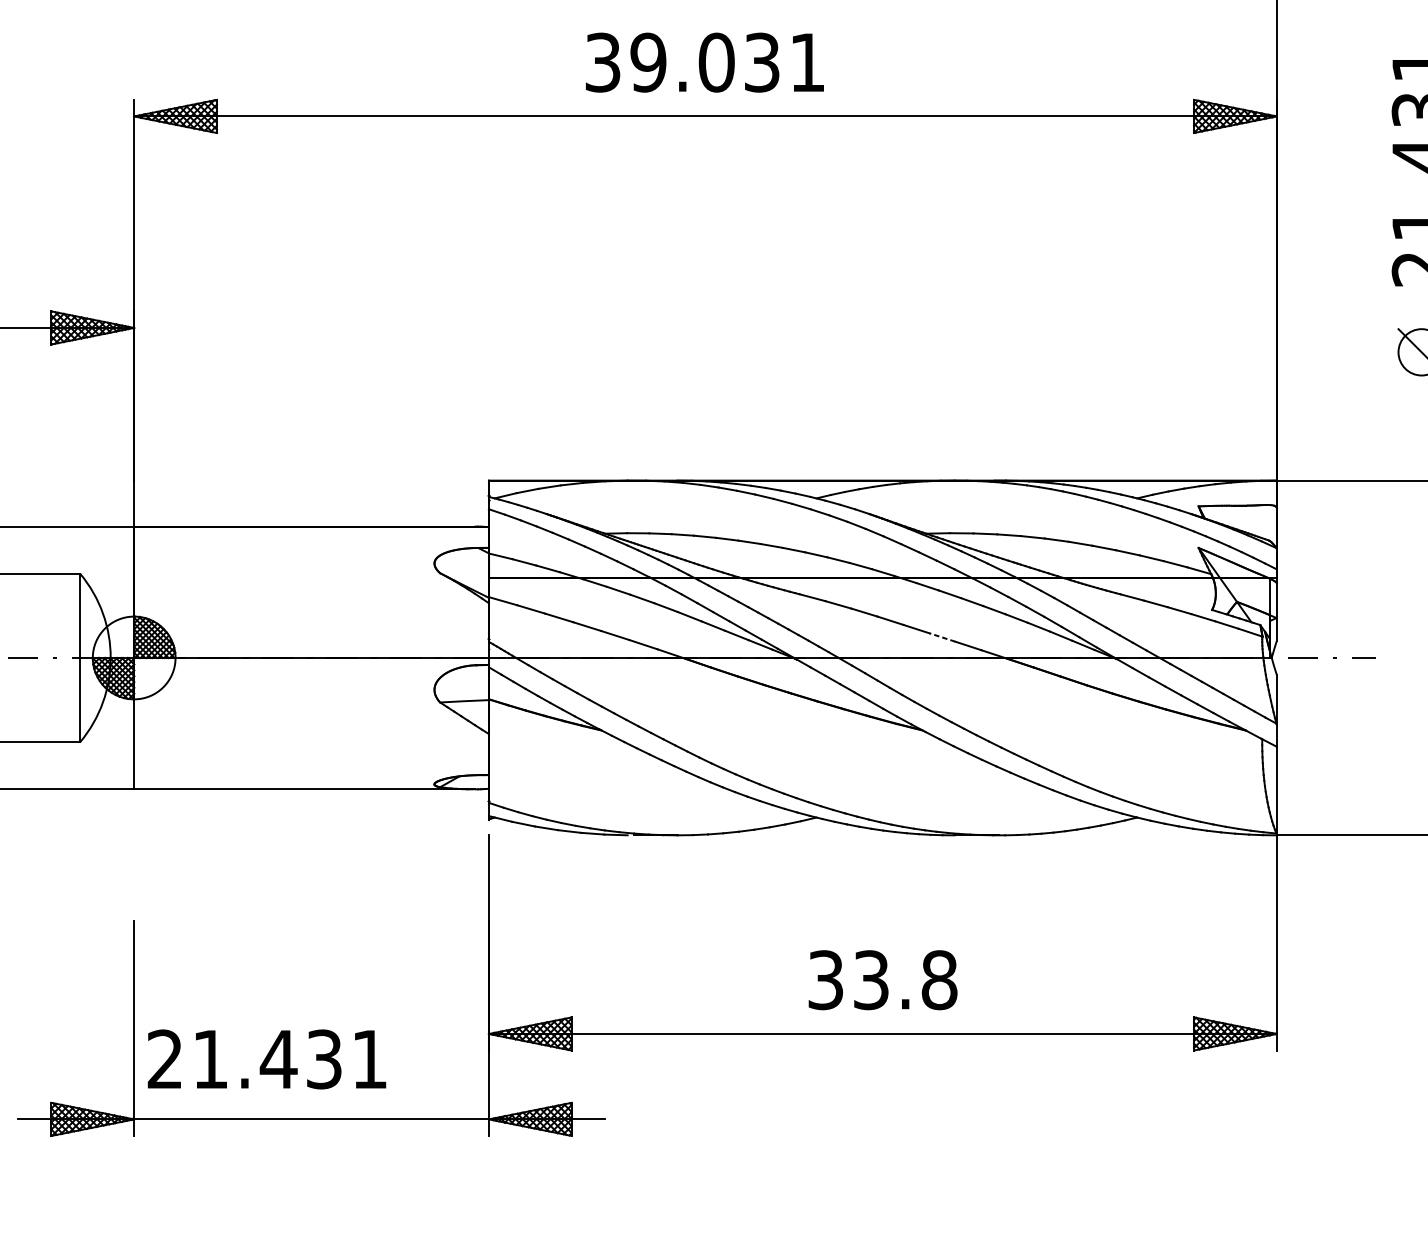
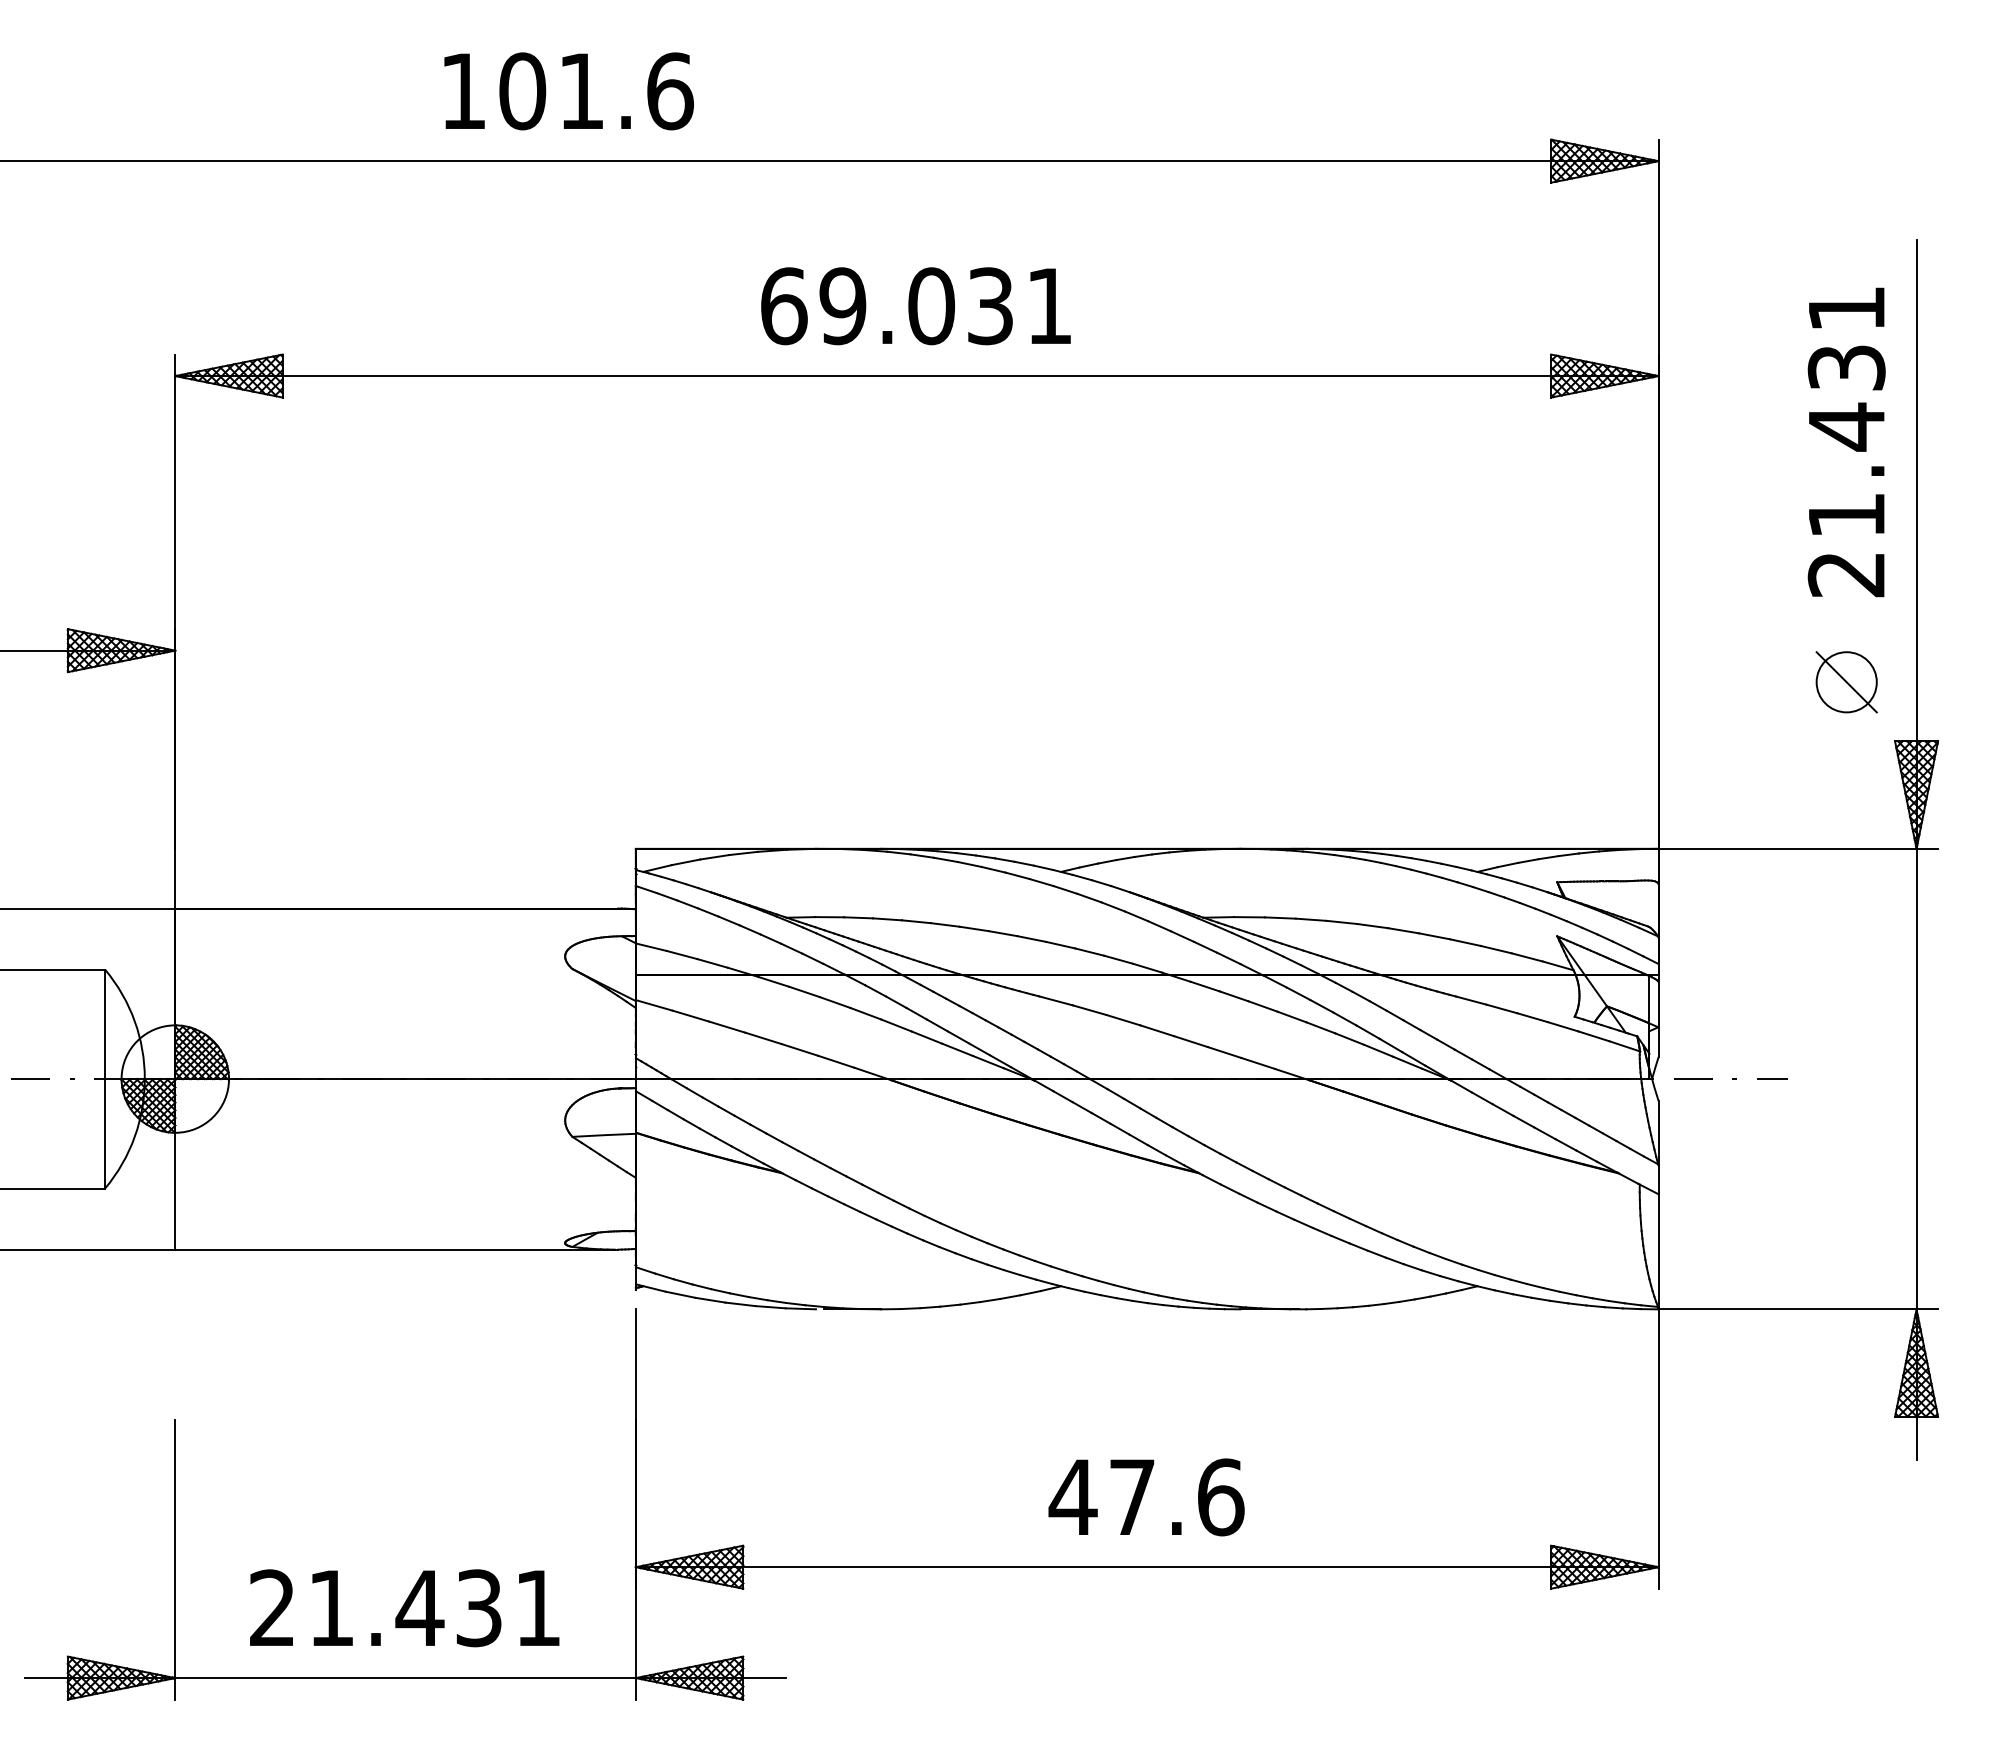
text: (603, 62) -> (784, 306), 39.031 -> 69.031
line: (942, 637) -> (1224, 1052), dashed -> solid
text: (882, 980) -> (1146, 1497), 33.8 -> 47.6
text: (266, 1059) -> (404, 1608), moved

